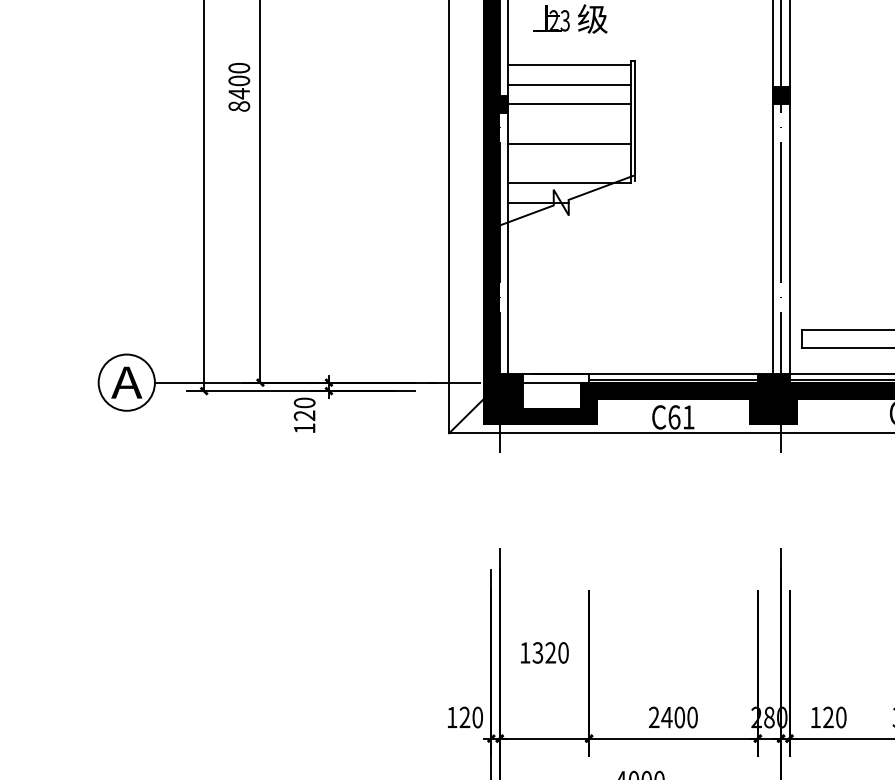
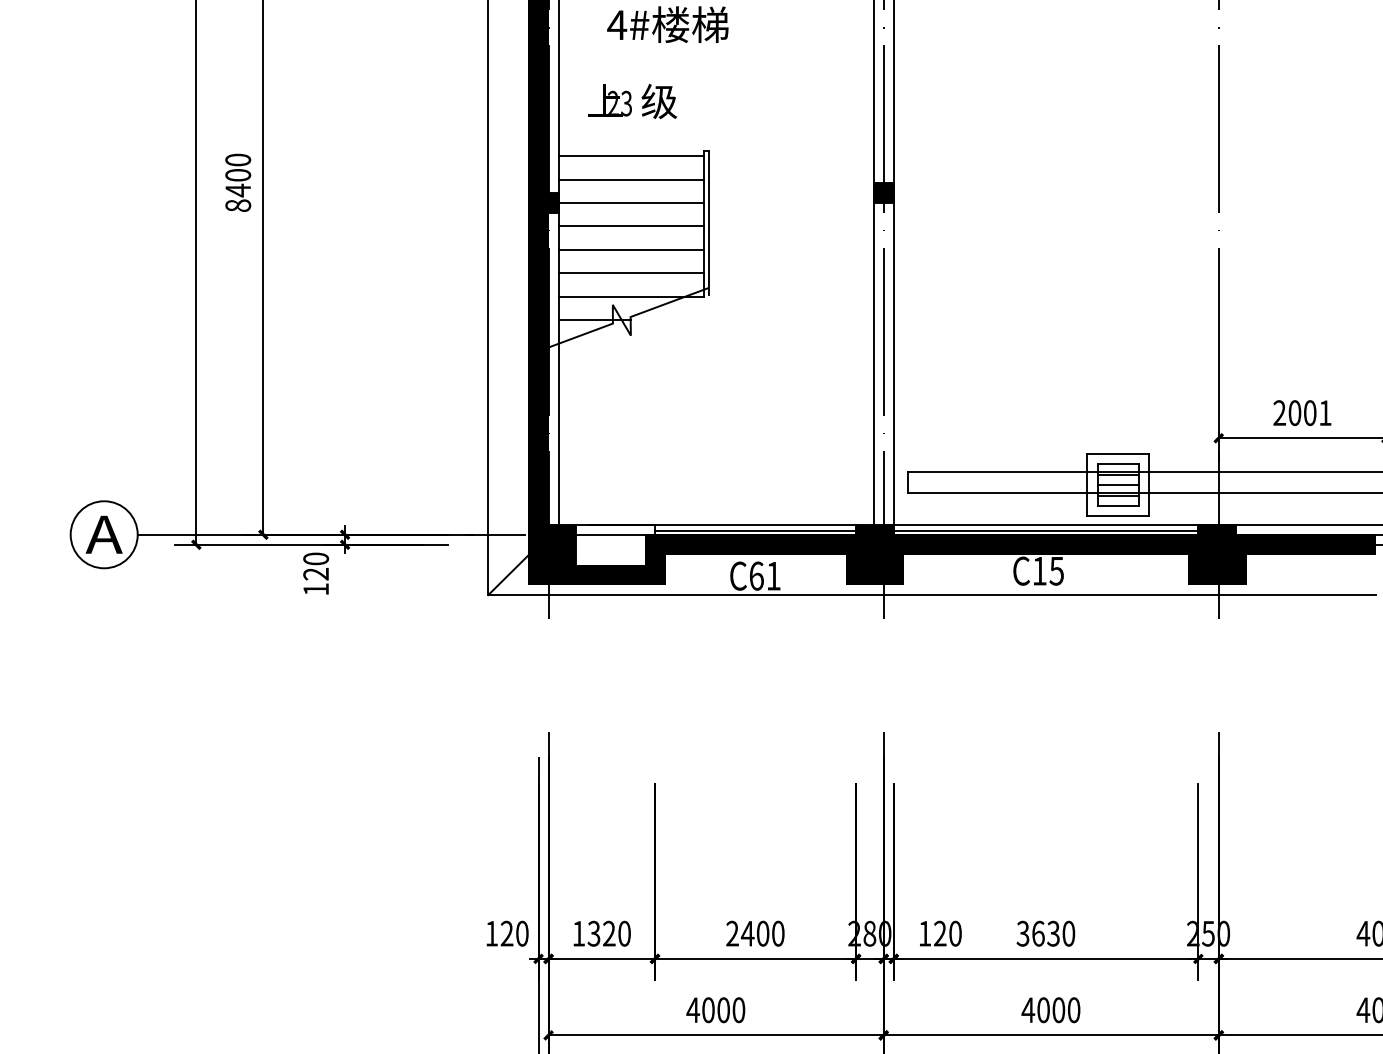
line: (569, 123) -> (631, 226), added
line: (569, 163) -> (631, 273), added
text: (544, 652) -> (601, 933), moved

